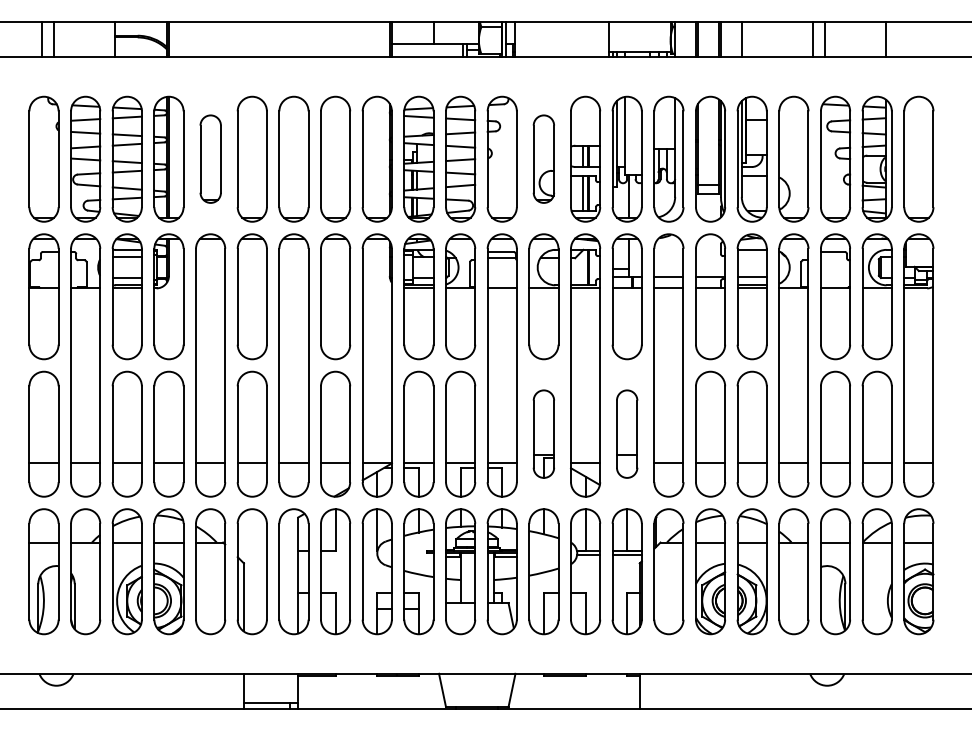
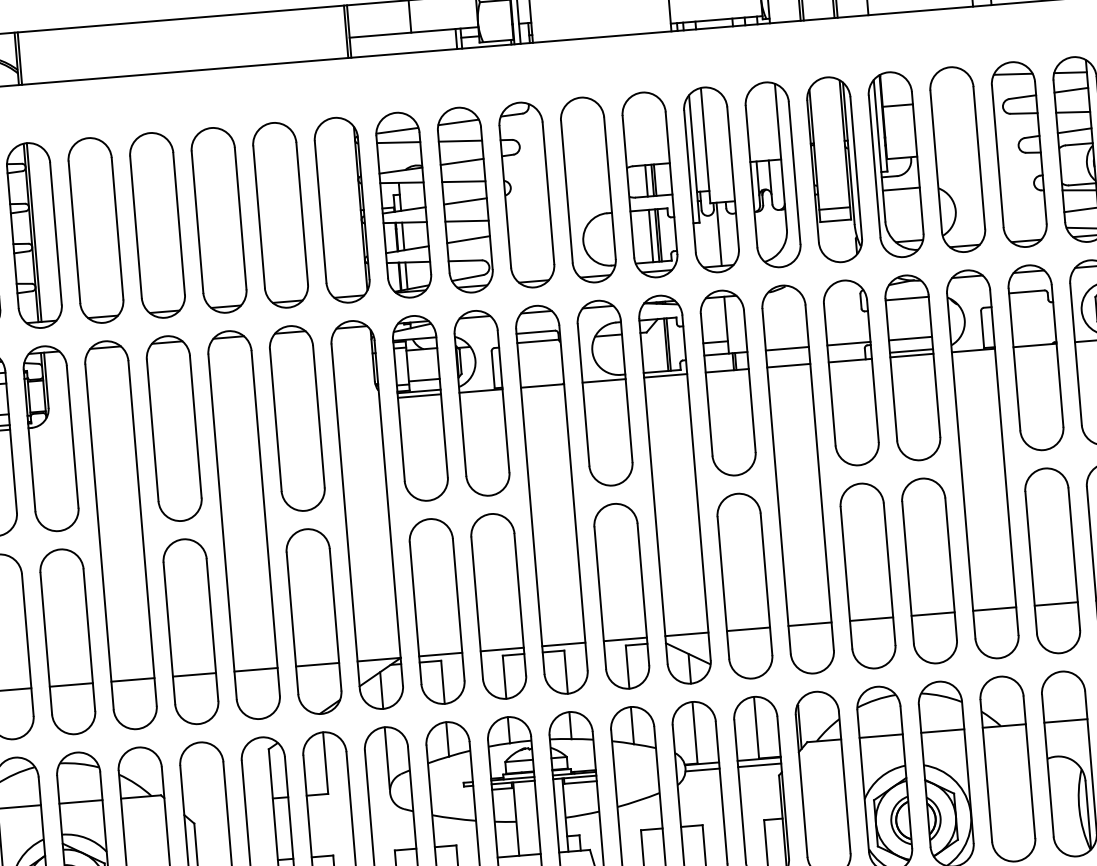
part: (210, 158) -> (95, 229), size x1.43
part: (543, 158) -> (587, 188), size x1.43
part: (543, 433) -> (621, 595), size x1.43
part: (626, 433) -> (743, 585), size x1.43

